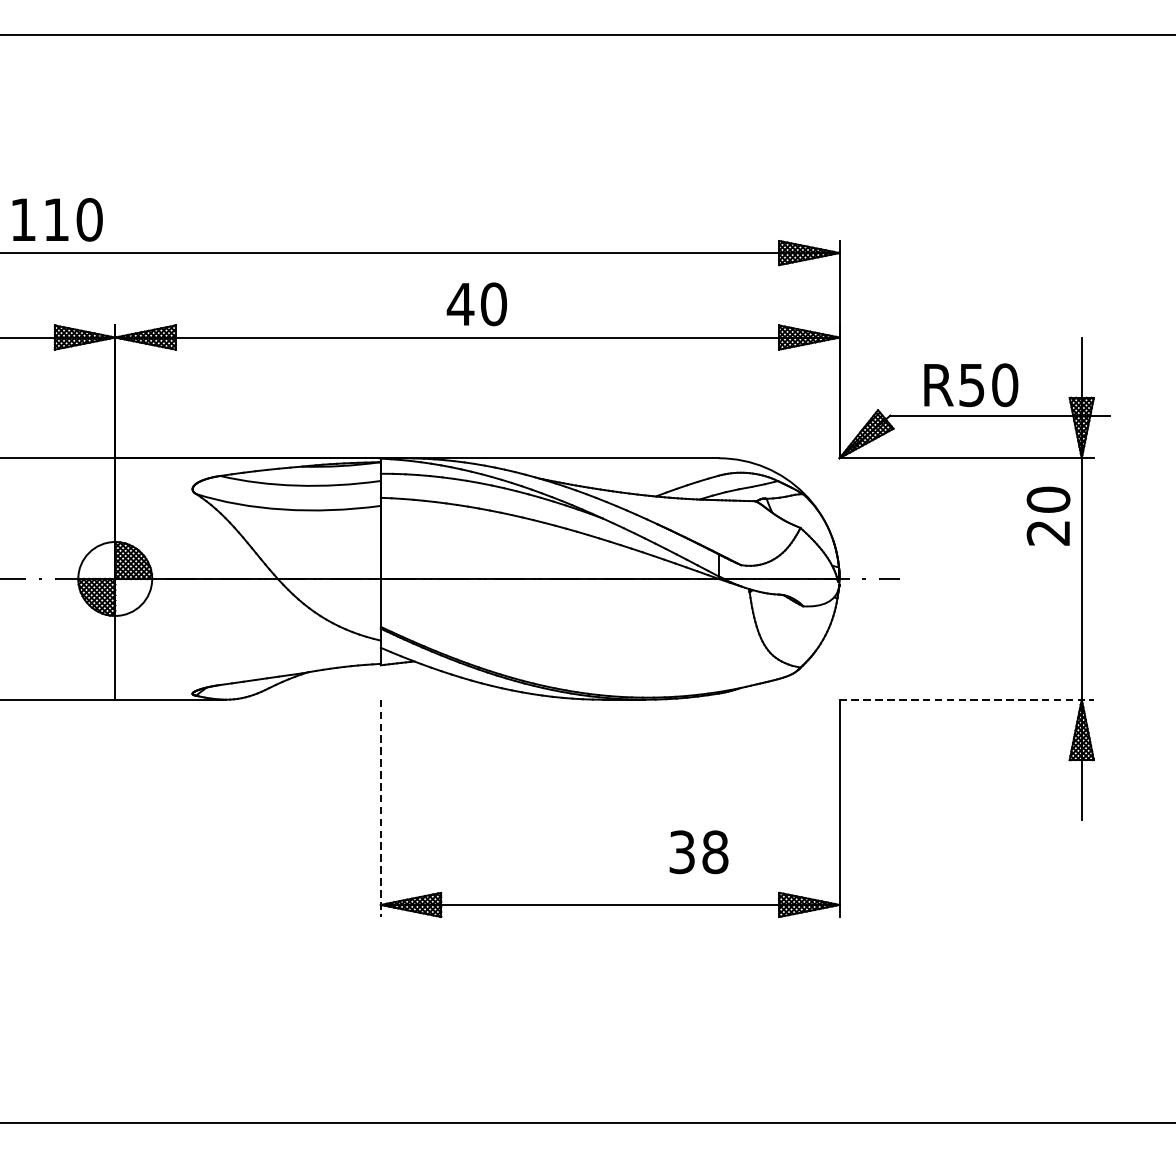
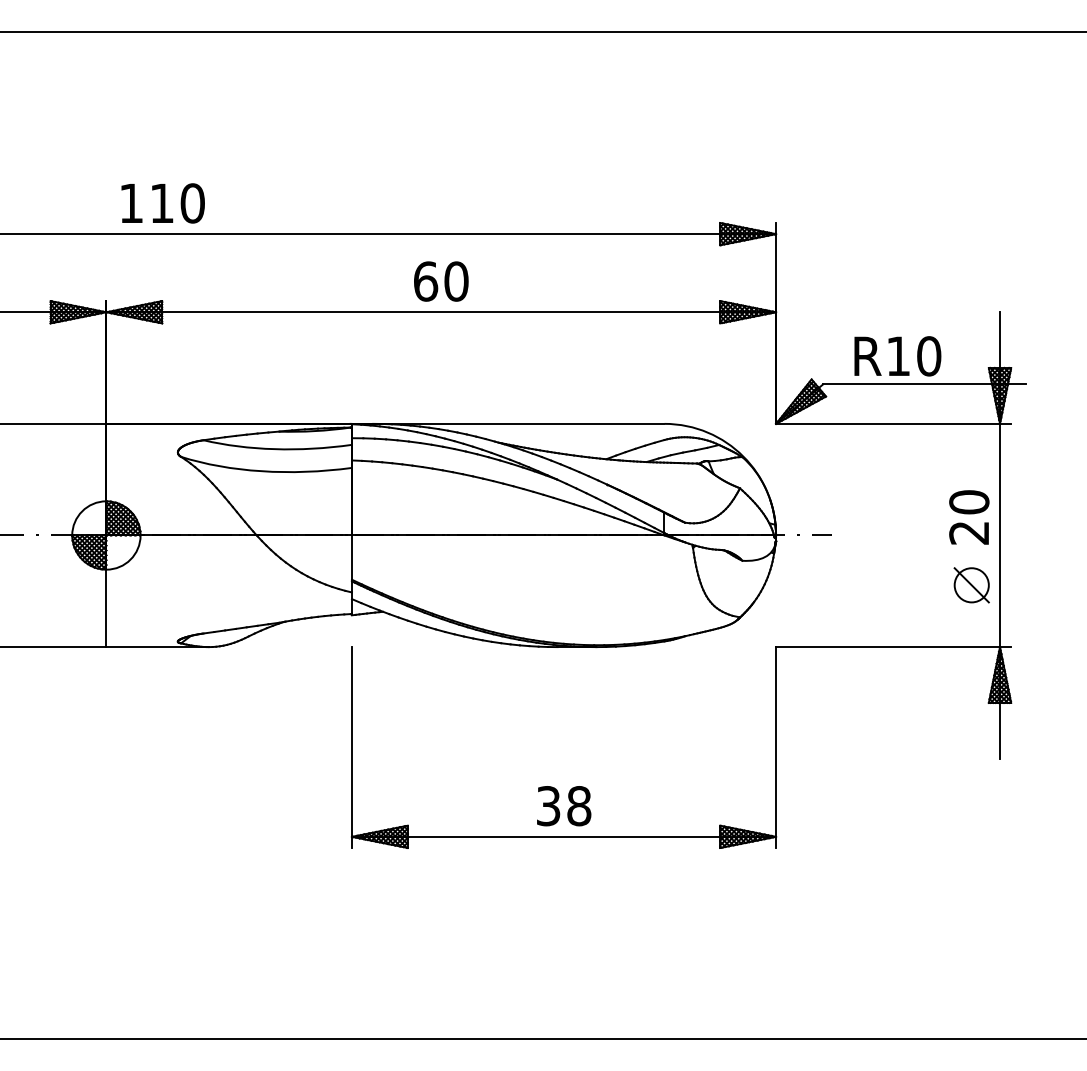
text: (56, 219) -> (162, 203), moved
text: (460, 304) -> (425, 281), 40 -> 60
text: (971, 385) -> (898, 356), R50 -> R10
text: (1048, 516) -> (969, 517), moved
part: (1050, 633) -> (971, 585), added
line: (966, 700) -> (893, 647), dashed -> solid
line: (380, 809) -> (351, 748), dashed -> solid
text: (699, 852) -> (564, 806), moved

